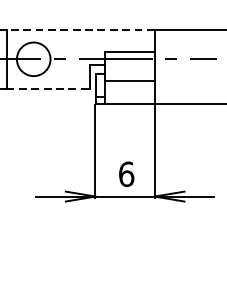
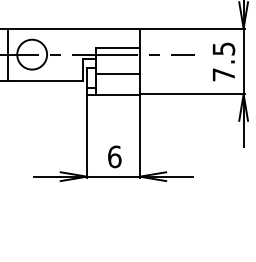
line: (80, 29) -> (73, 28), dashed -> solid
line: (48, 89) -> (45, 81), dashed -> solid

